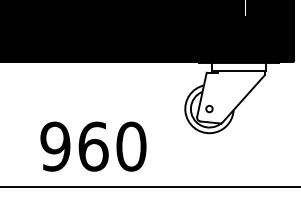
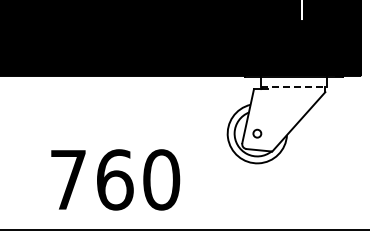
line: (238, 71) -> (293, 87), solid -> dashed
text: (55, 146) -> (68, 179), 960 -> 760

